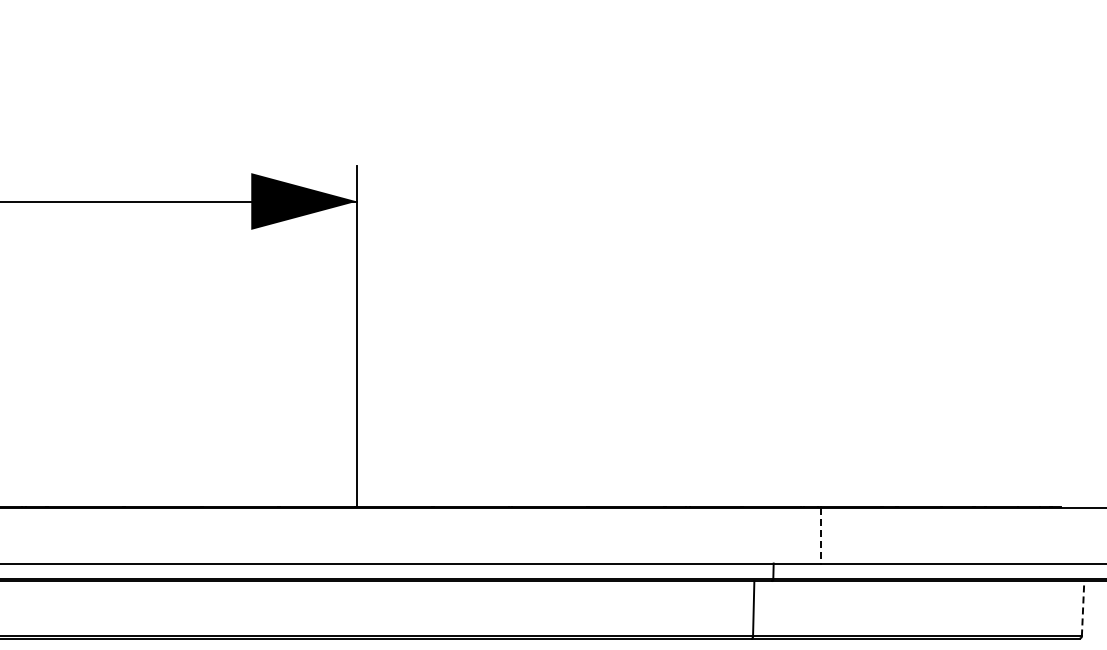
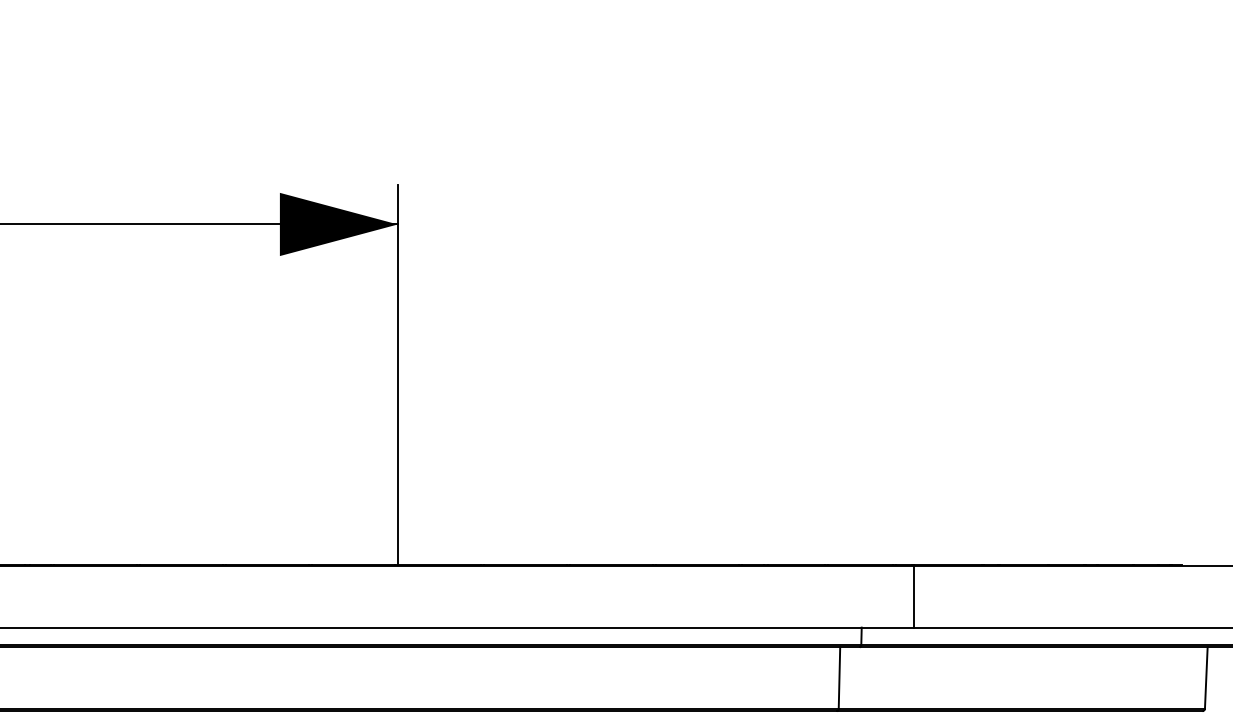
line: (820, 535) -> (913, 596), dashed -> solid
line: (1083, 608) -> (1206, 677), dashed -> solid

